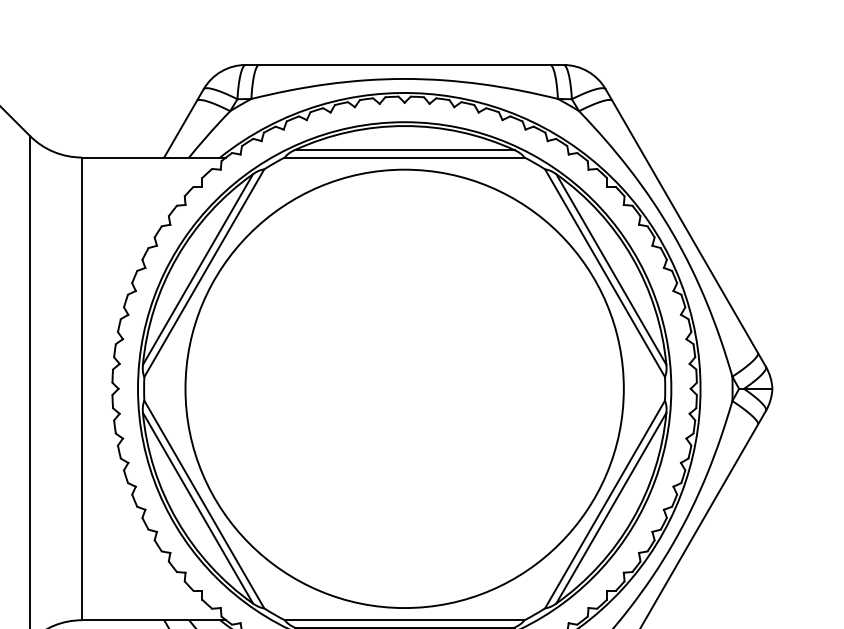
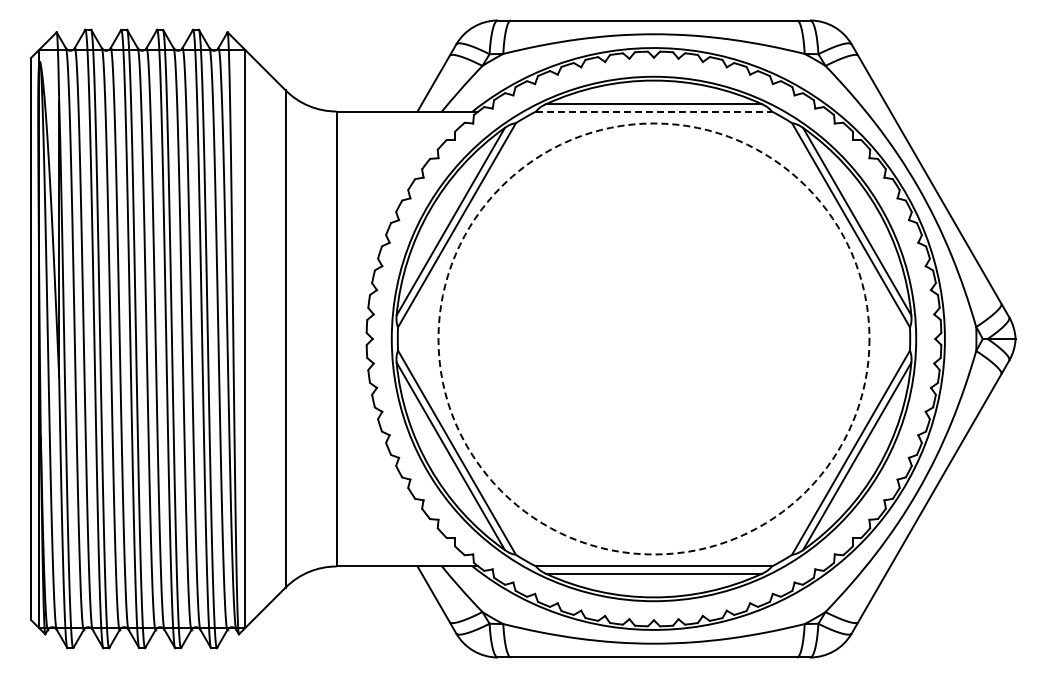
line: (405, 157) -> (654, 111), solid -> dashed
circle: (404, 388) -> (653, 338), solid -> dashed

